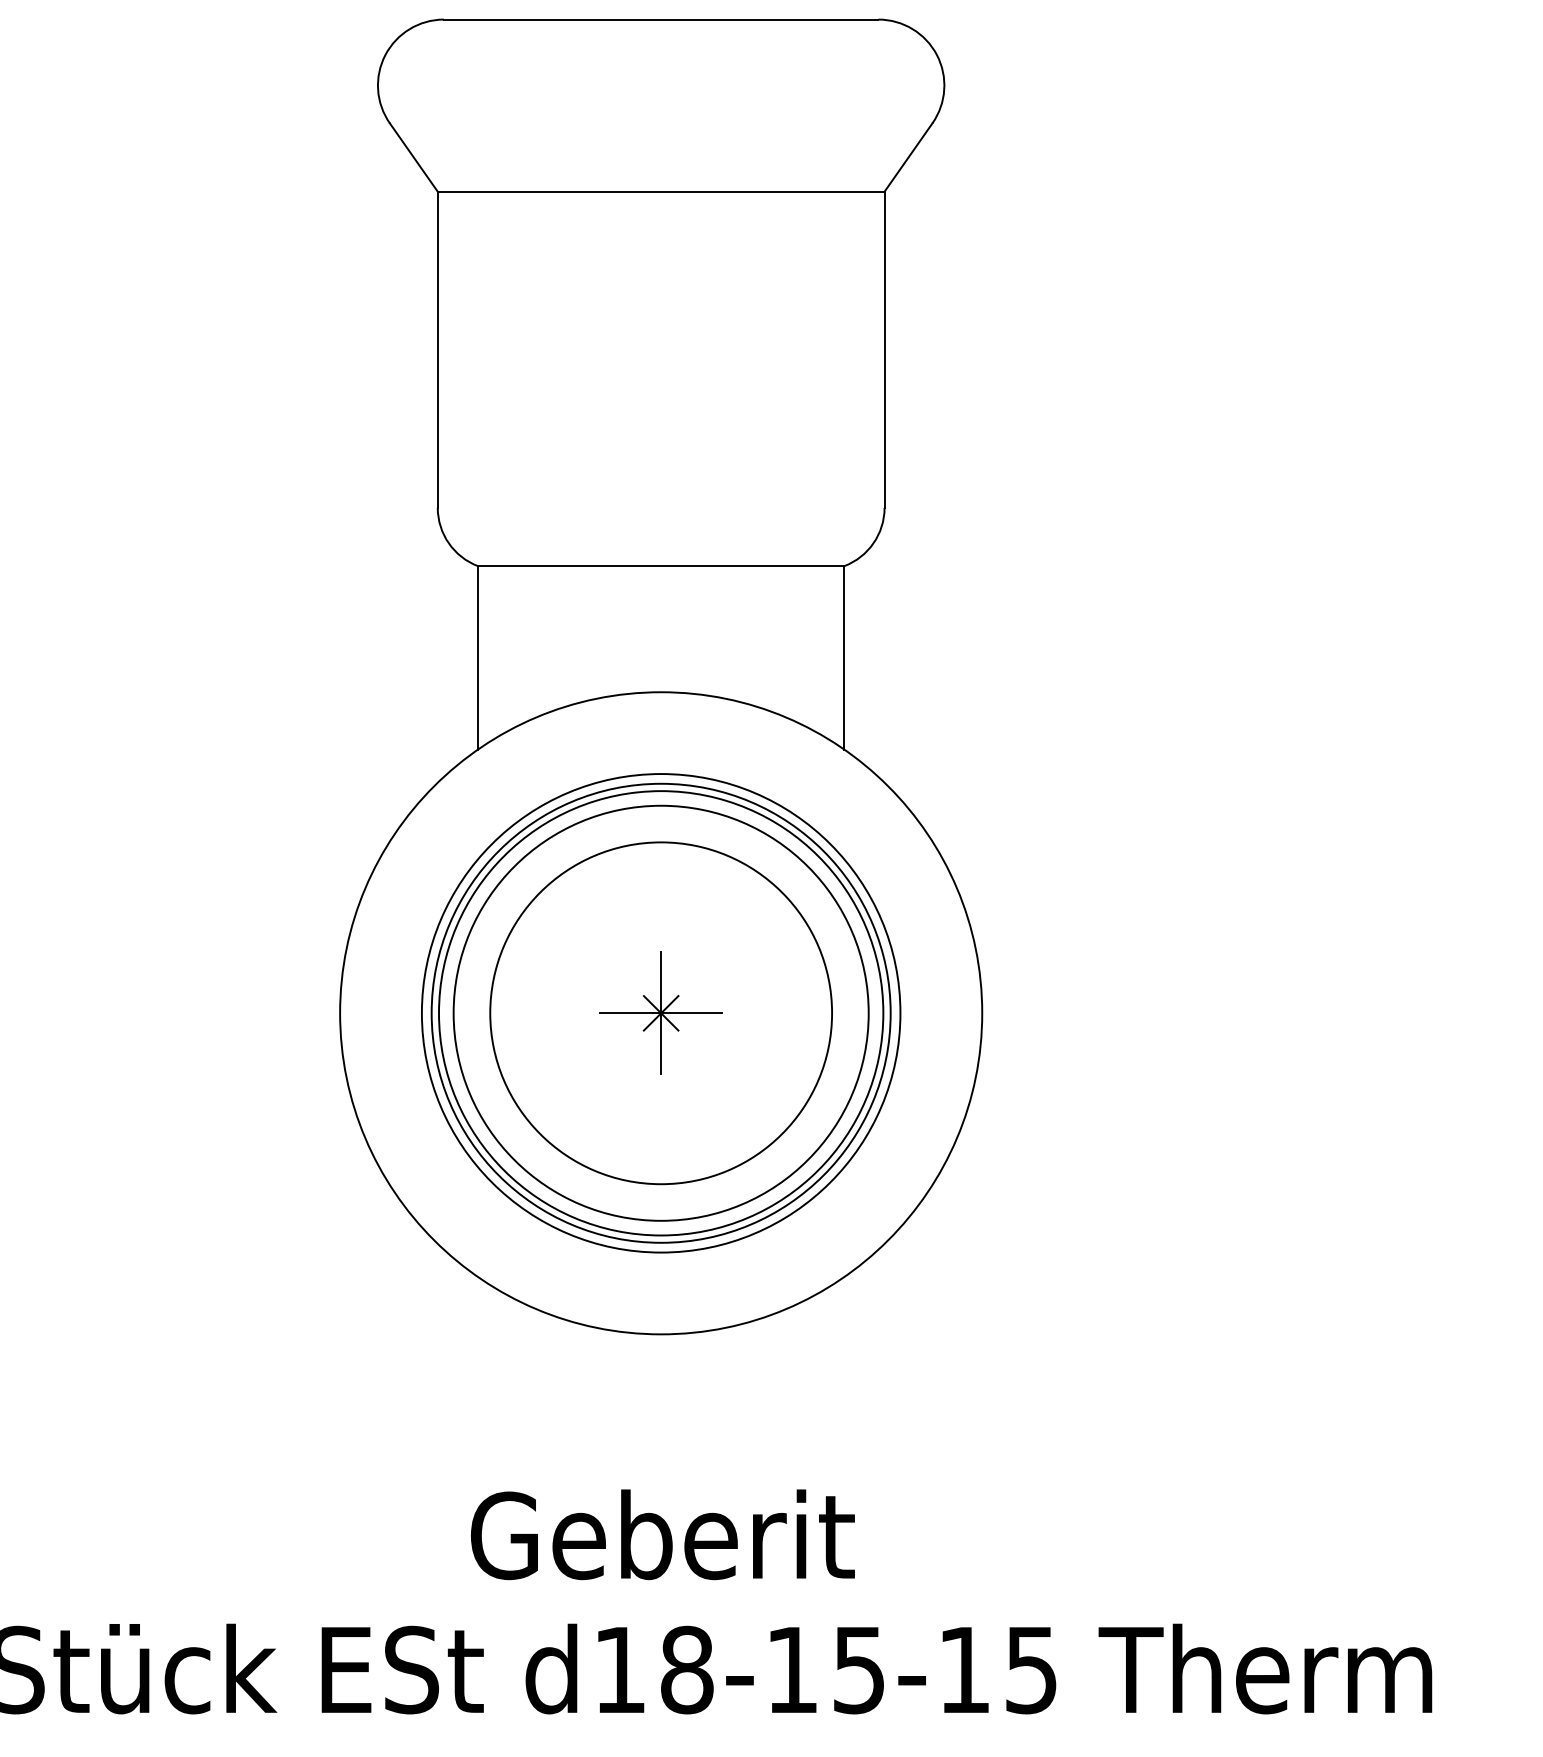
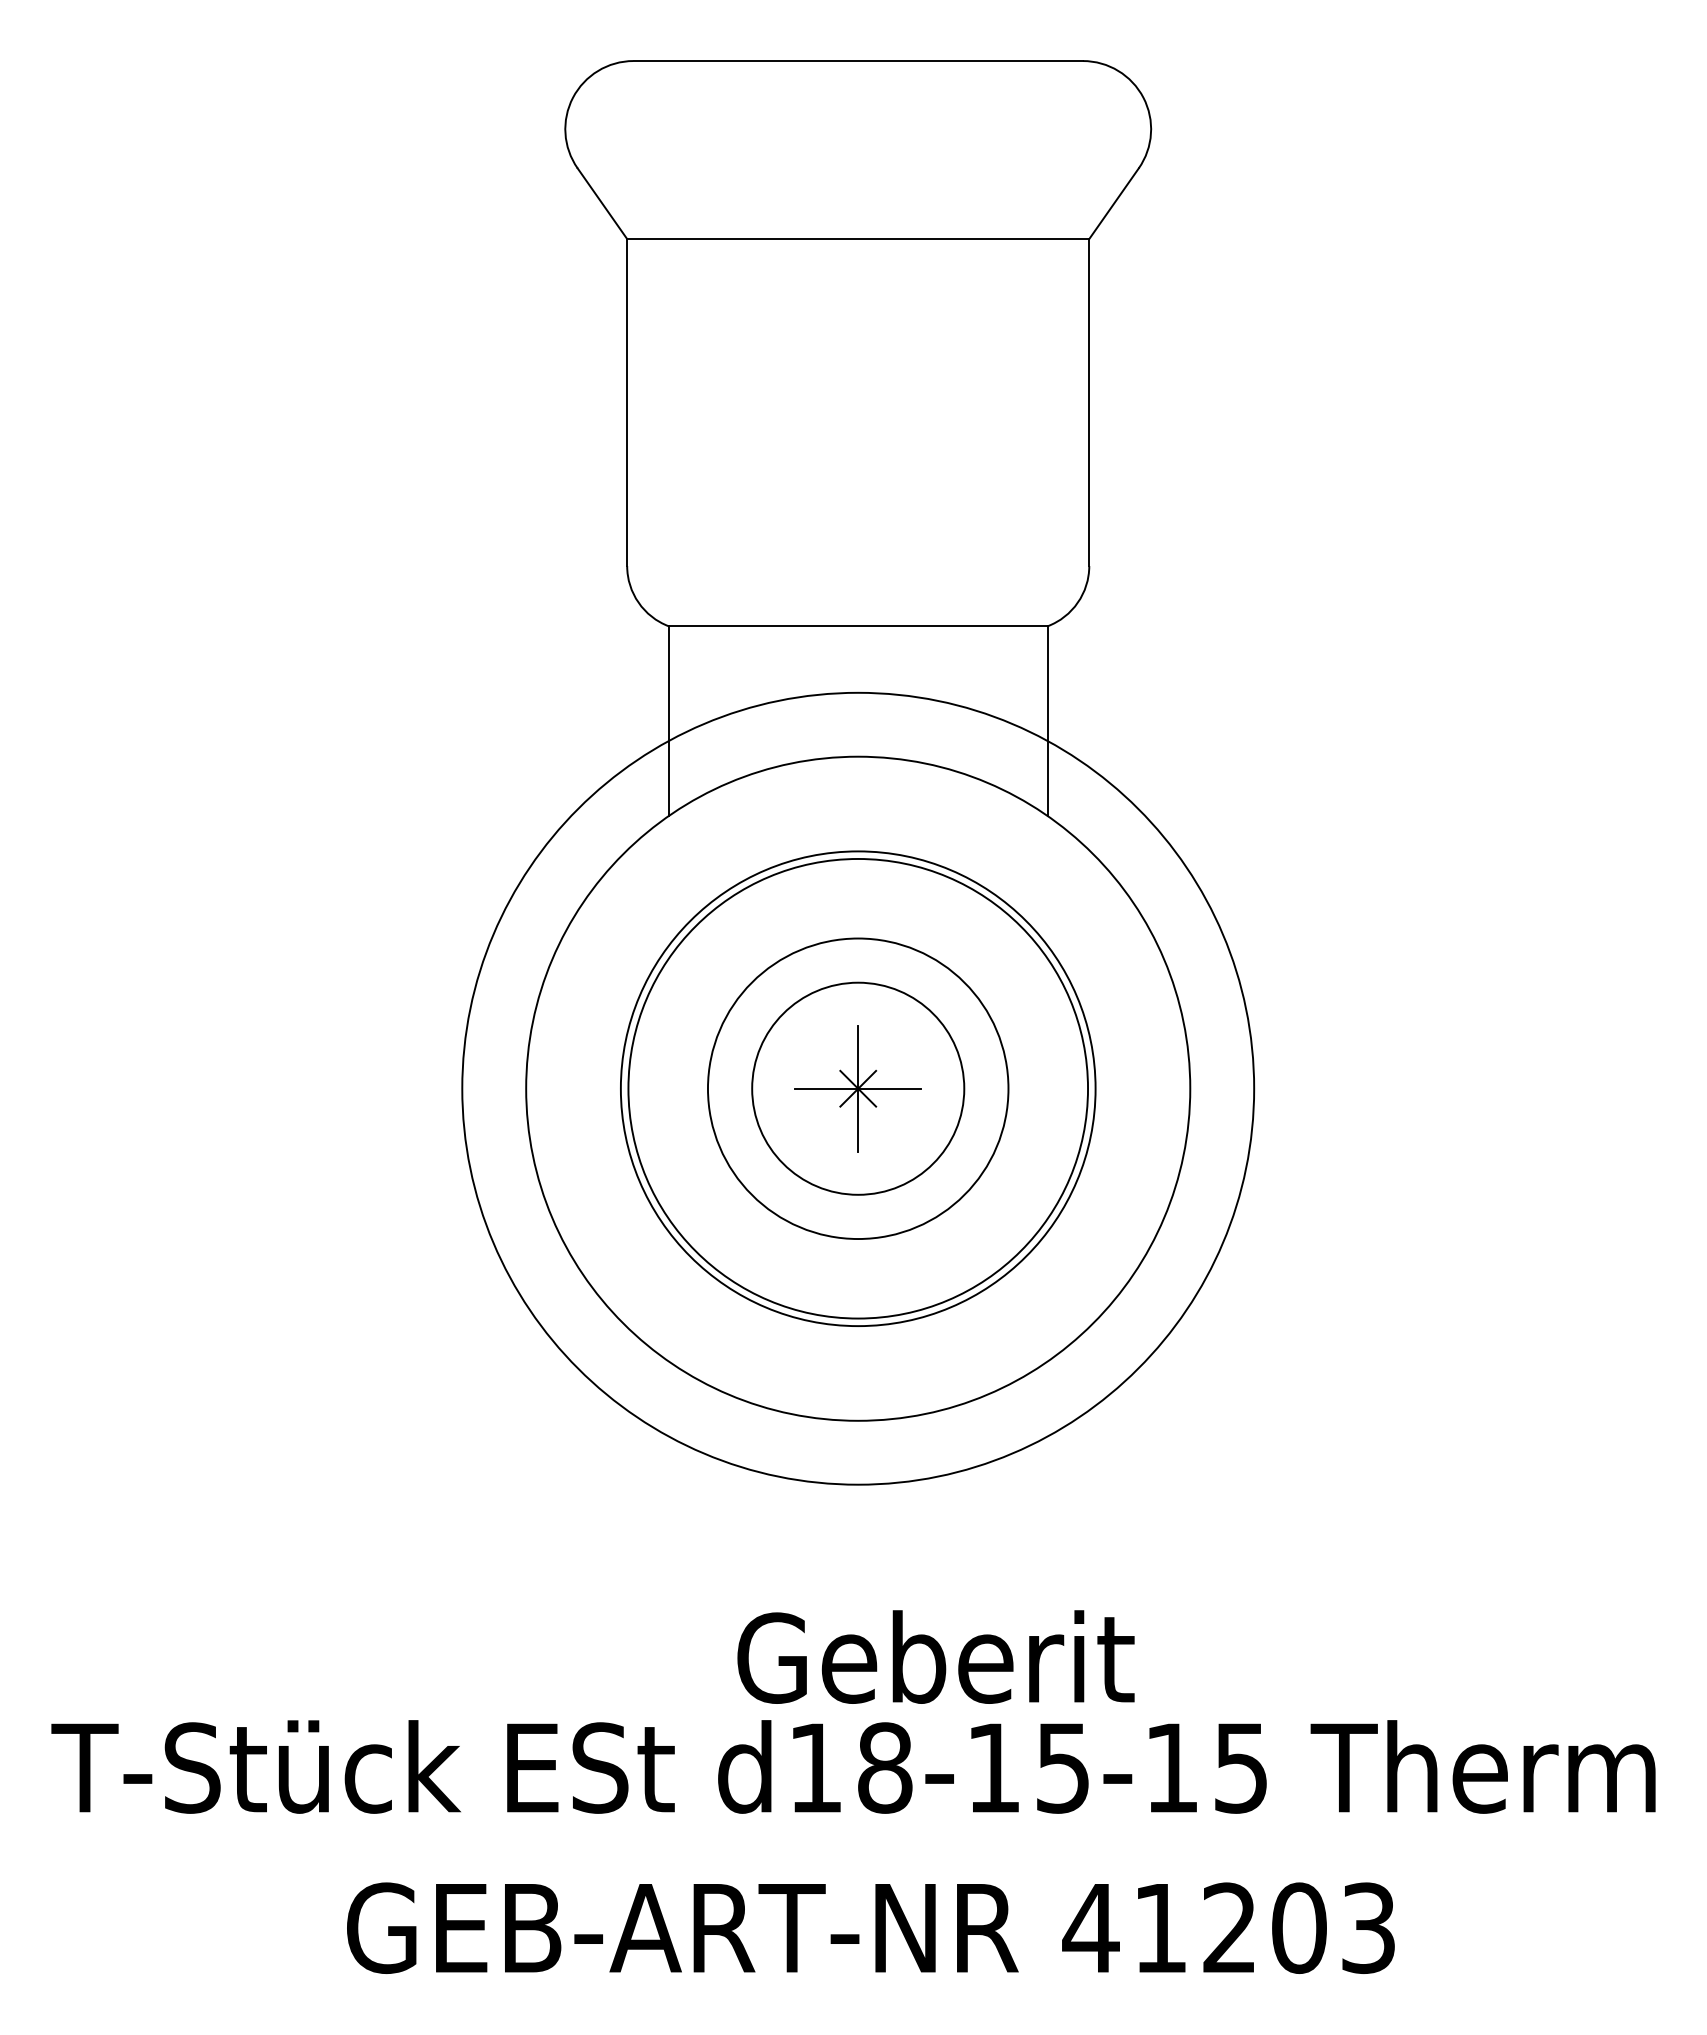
circle: (660, 1013) -> (857, 1088), size x0.6
circle: (660, 1013) -> (857, 1088), size x0.7
circle: (660, 1013) -> (857, 1088), size x1.6
text: (662, 1534) -> (935, 1656), moved

